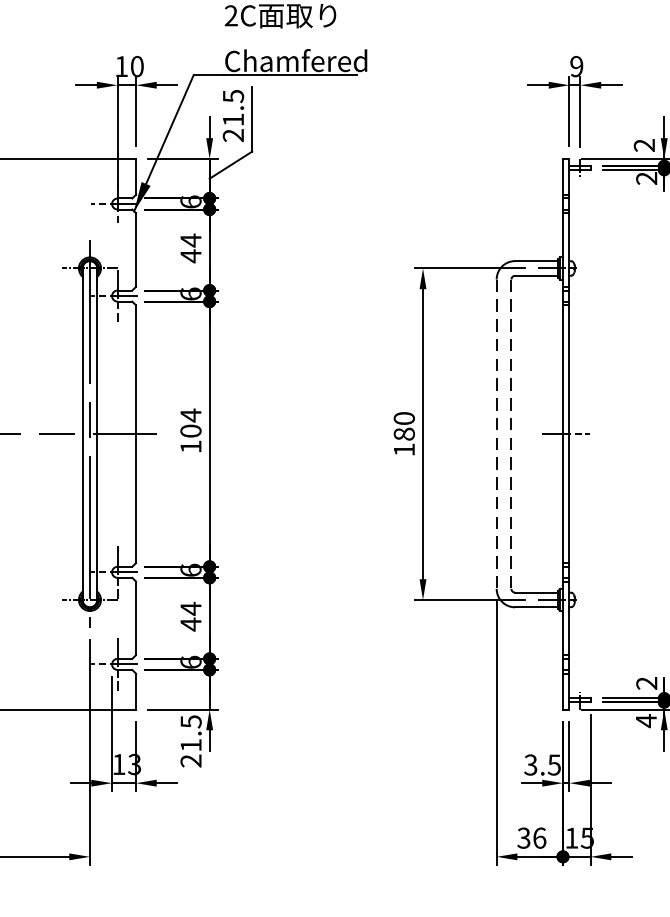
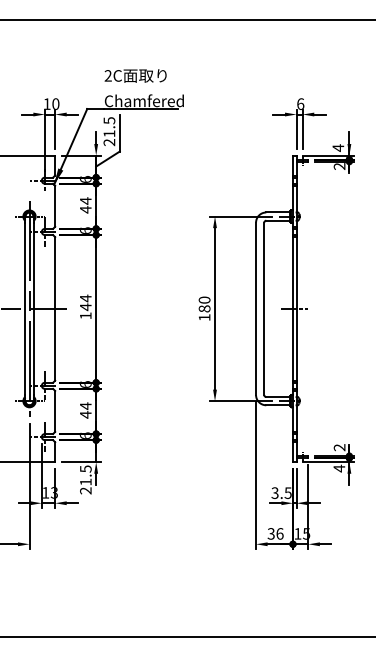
text: (576, 65) -> (300, 103), 9 -> 6
text: (644, 146) -> (338, 148), 2 -> 4
text: (190, 431) -> (85, 307), 104 -> 144
line: (497, 435) -> (256, 309), dashed -> solid
line: (511, 435) -> (264, 309), dashed -> solid

